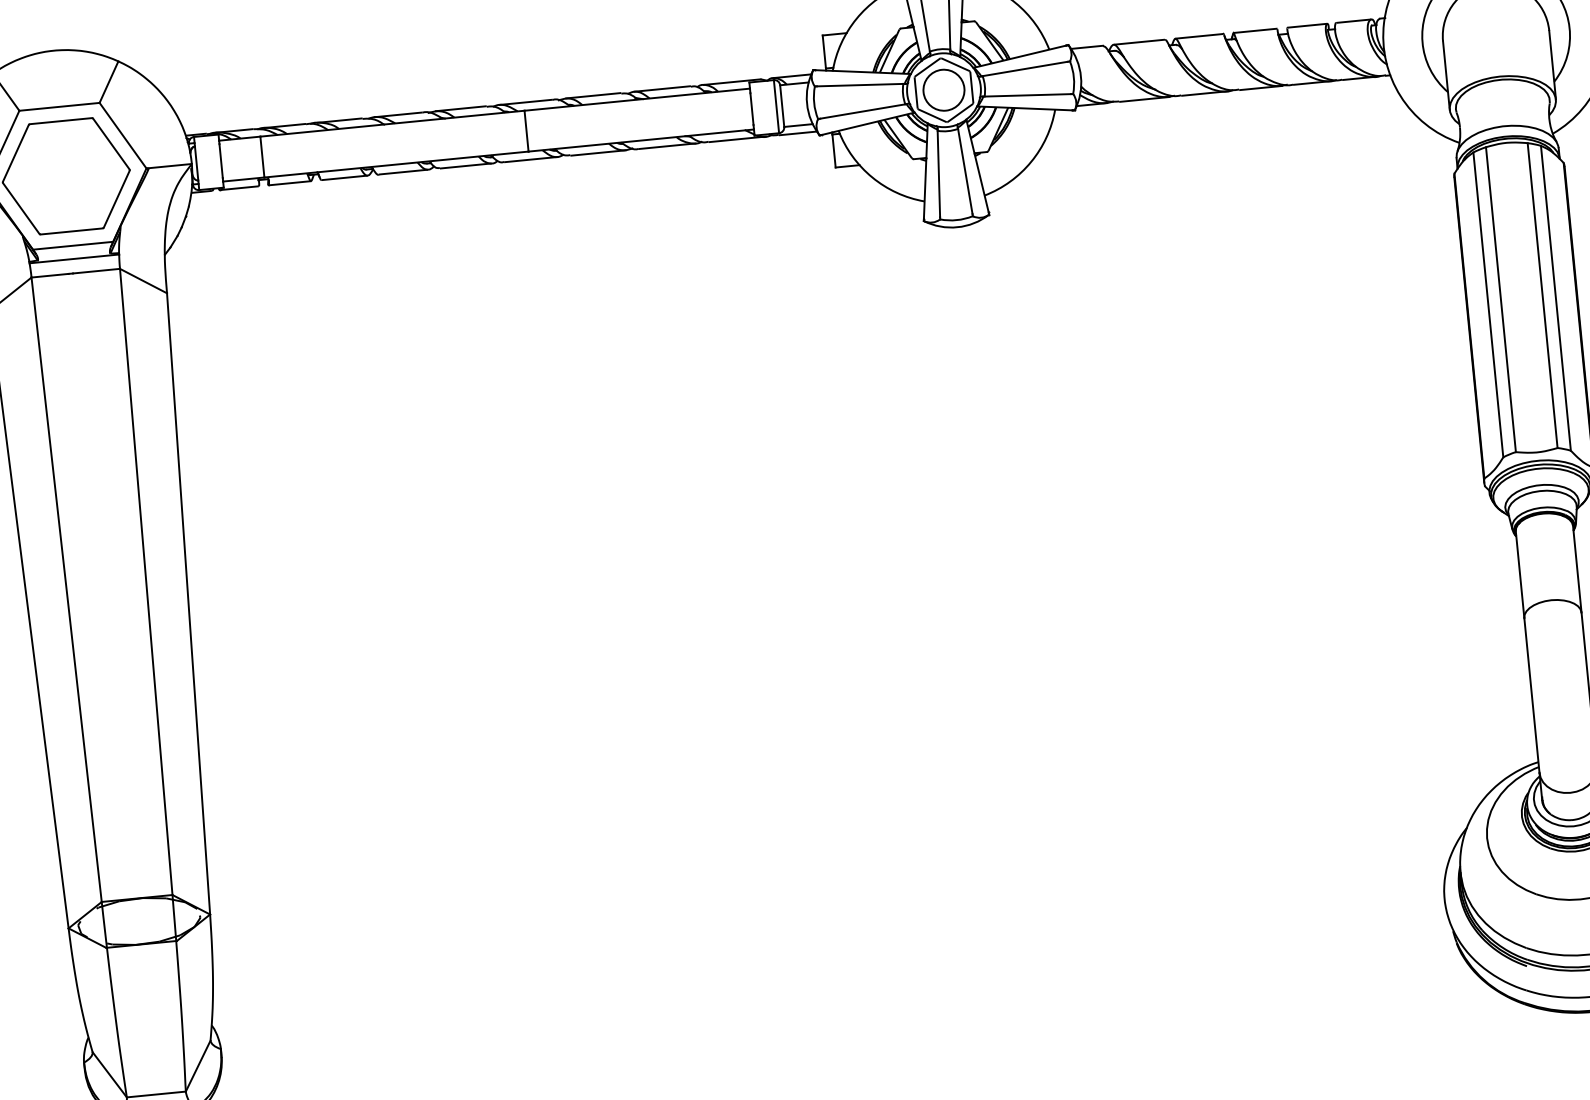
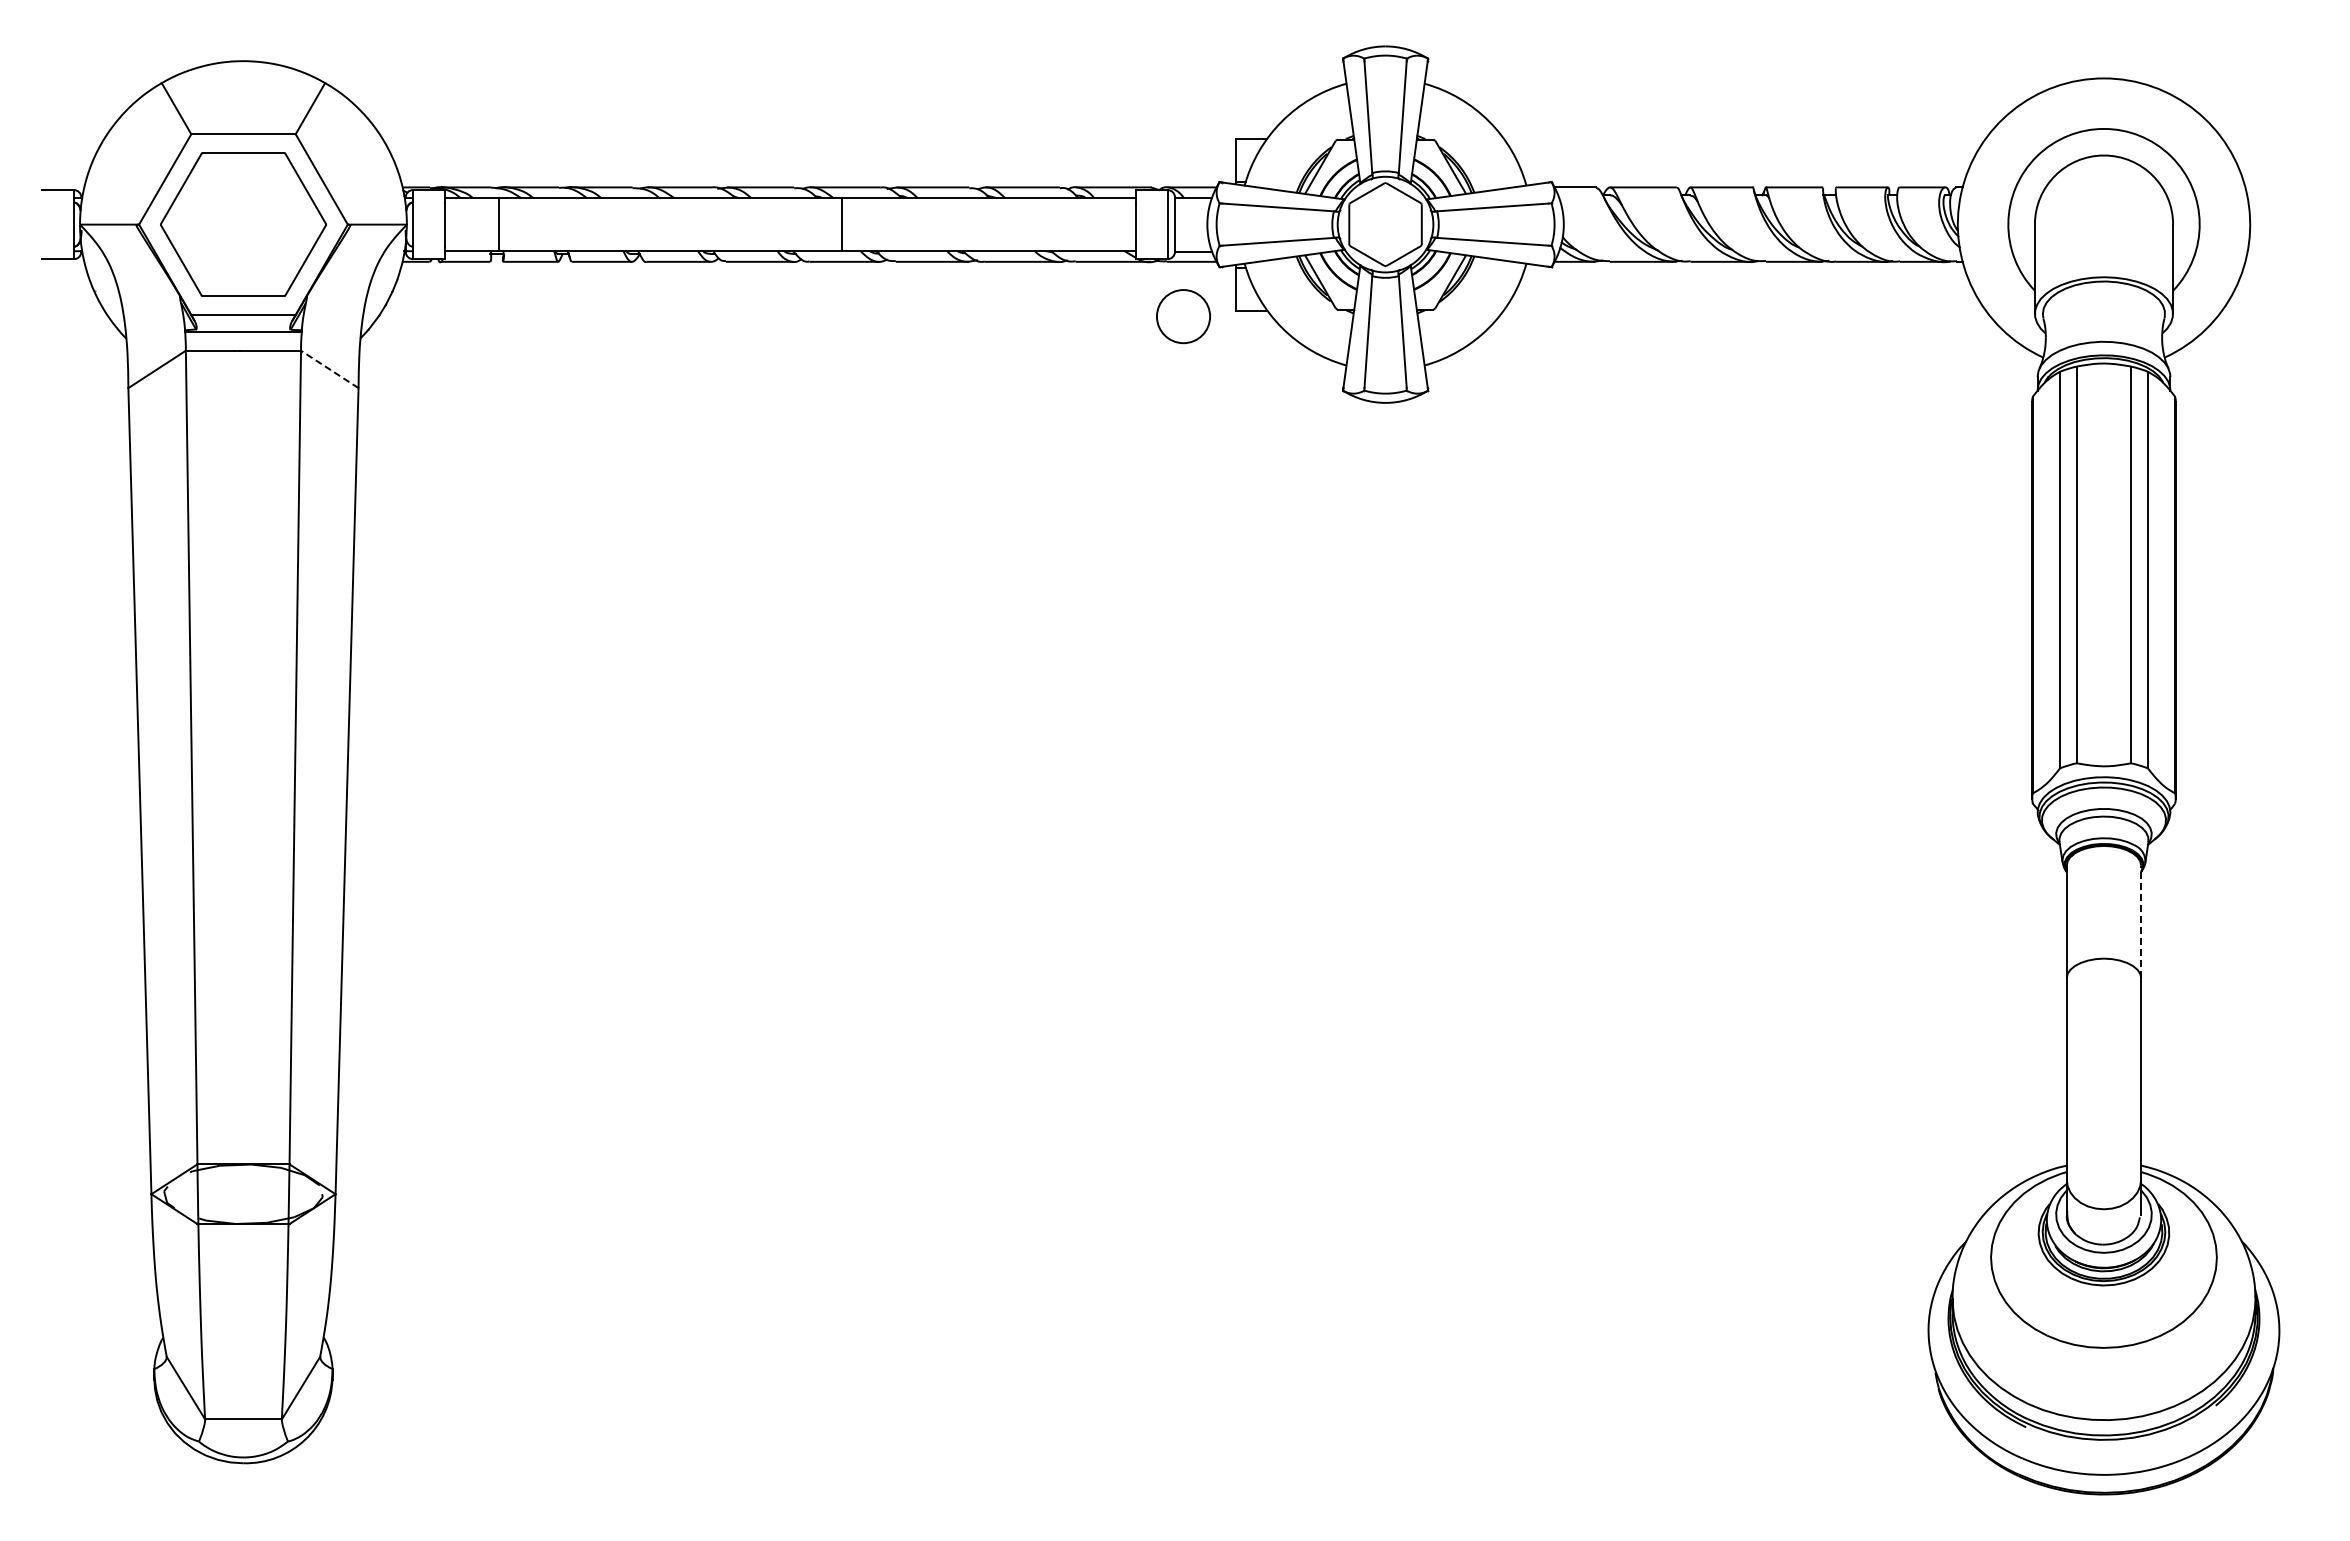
circle: (943, 90) -> (1183, 316), moved
line: (143, 281) -> (329, 369), solid -> dashed
line: (1577, 568) -> (2141, 921), solid -> dashed

